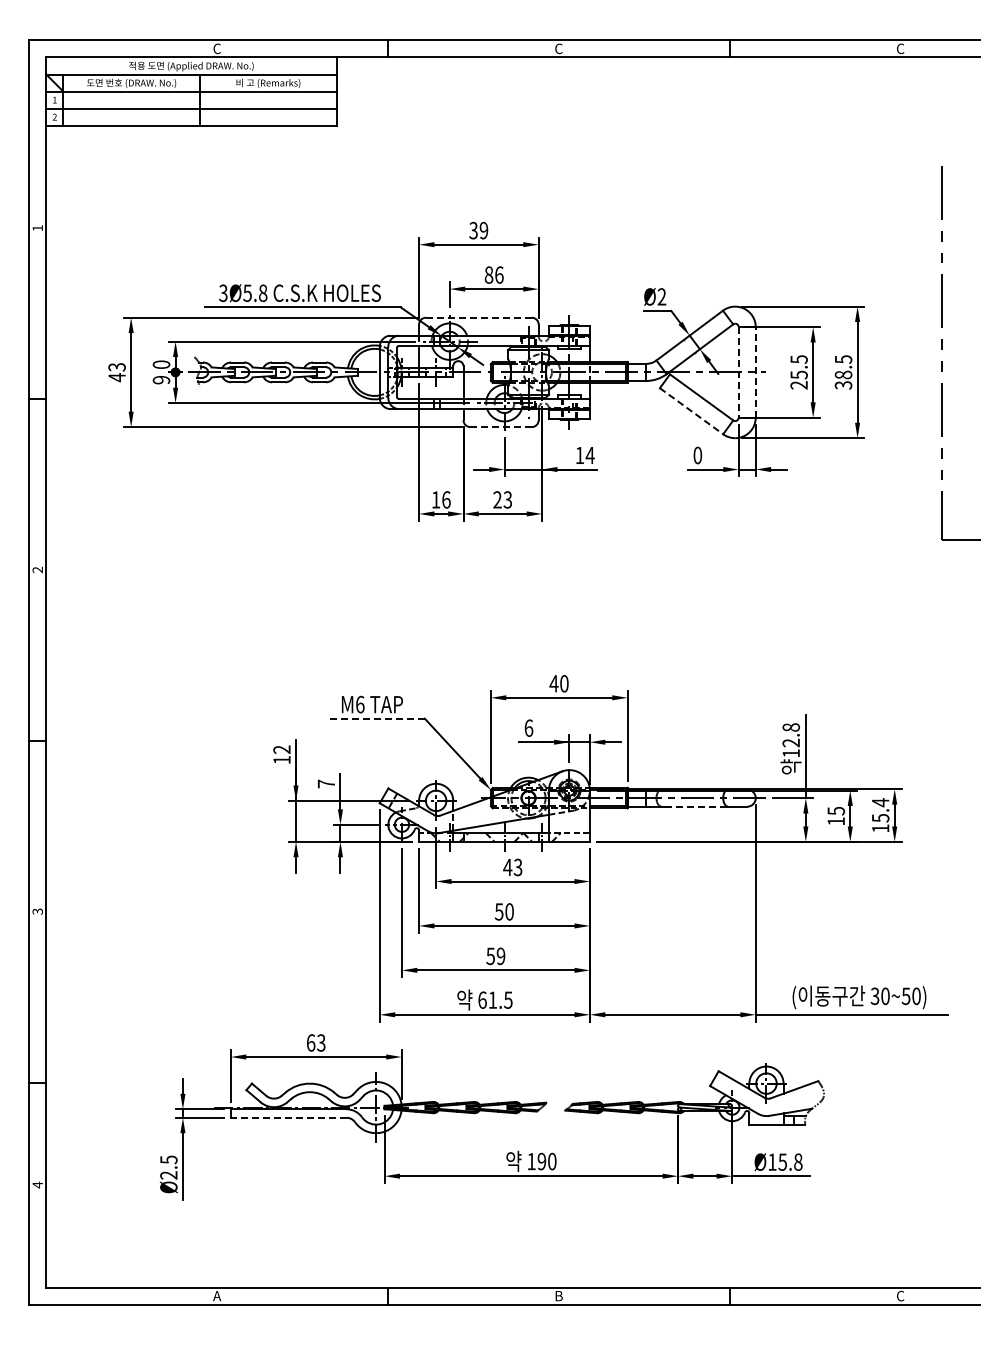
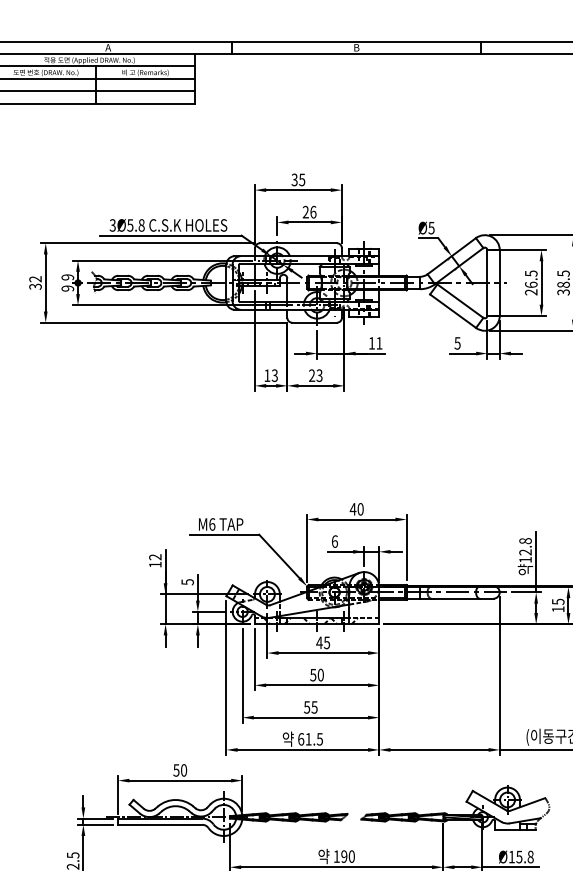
text: (217, 48) -> (108, 47), C -> A
text: (558, 48) -> (356, 47), C -> B
text: (483, 230) -> (301, 179), 39 -> 35
text: (488, 274) -> (305, 211), 86 -> 26
text: (661, 296) -> (431, 227), Ø2 -> Ø5
line: (478, 317) -> (298, 243), dashed -> solid
text: (161, 364) -> (67, 277), 0 -> 9
line: (755, 371) -> (499, 282), dashed -> solid
text: (116, 372) -> (35, 283), 43 -> 32
line: (738, 372) -> (487, 283), dashed -> solid
text: (798, 374) -> (530, 284), 25.5 -> 26.5
line: (691, 411) -> (453, 311), dashed -> solid
line: (501, 427) -> (314, 323), dashed -> solid
text: (589, 455) -> (378, 343), 14 -> 11
text: (697, 455) -> (457, 343), 0 -> 5
text: (446, 499) -> (274, 375), 16 -> 13
line: (377, 718) -> (224, 534), dashed -> solid
text: (326, 783) -> (187, 581), 7 -> 5
line: (696, 806) -> (456, 598), dashed -> solid
text: (518, 866) -> (327, 642), 43 -> 45
text: (500, 955) -> (314, 706), 59 -> 55
text: (315, 1042) -> (179, 770), 63 -> 50
line: (288, 1117) -> (160, 824), dashed -> solid

